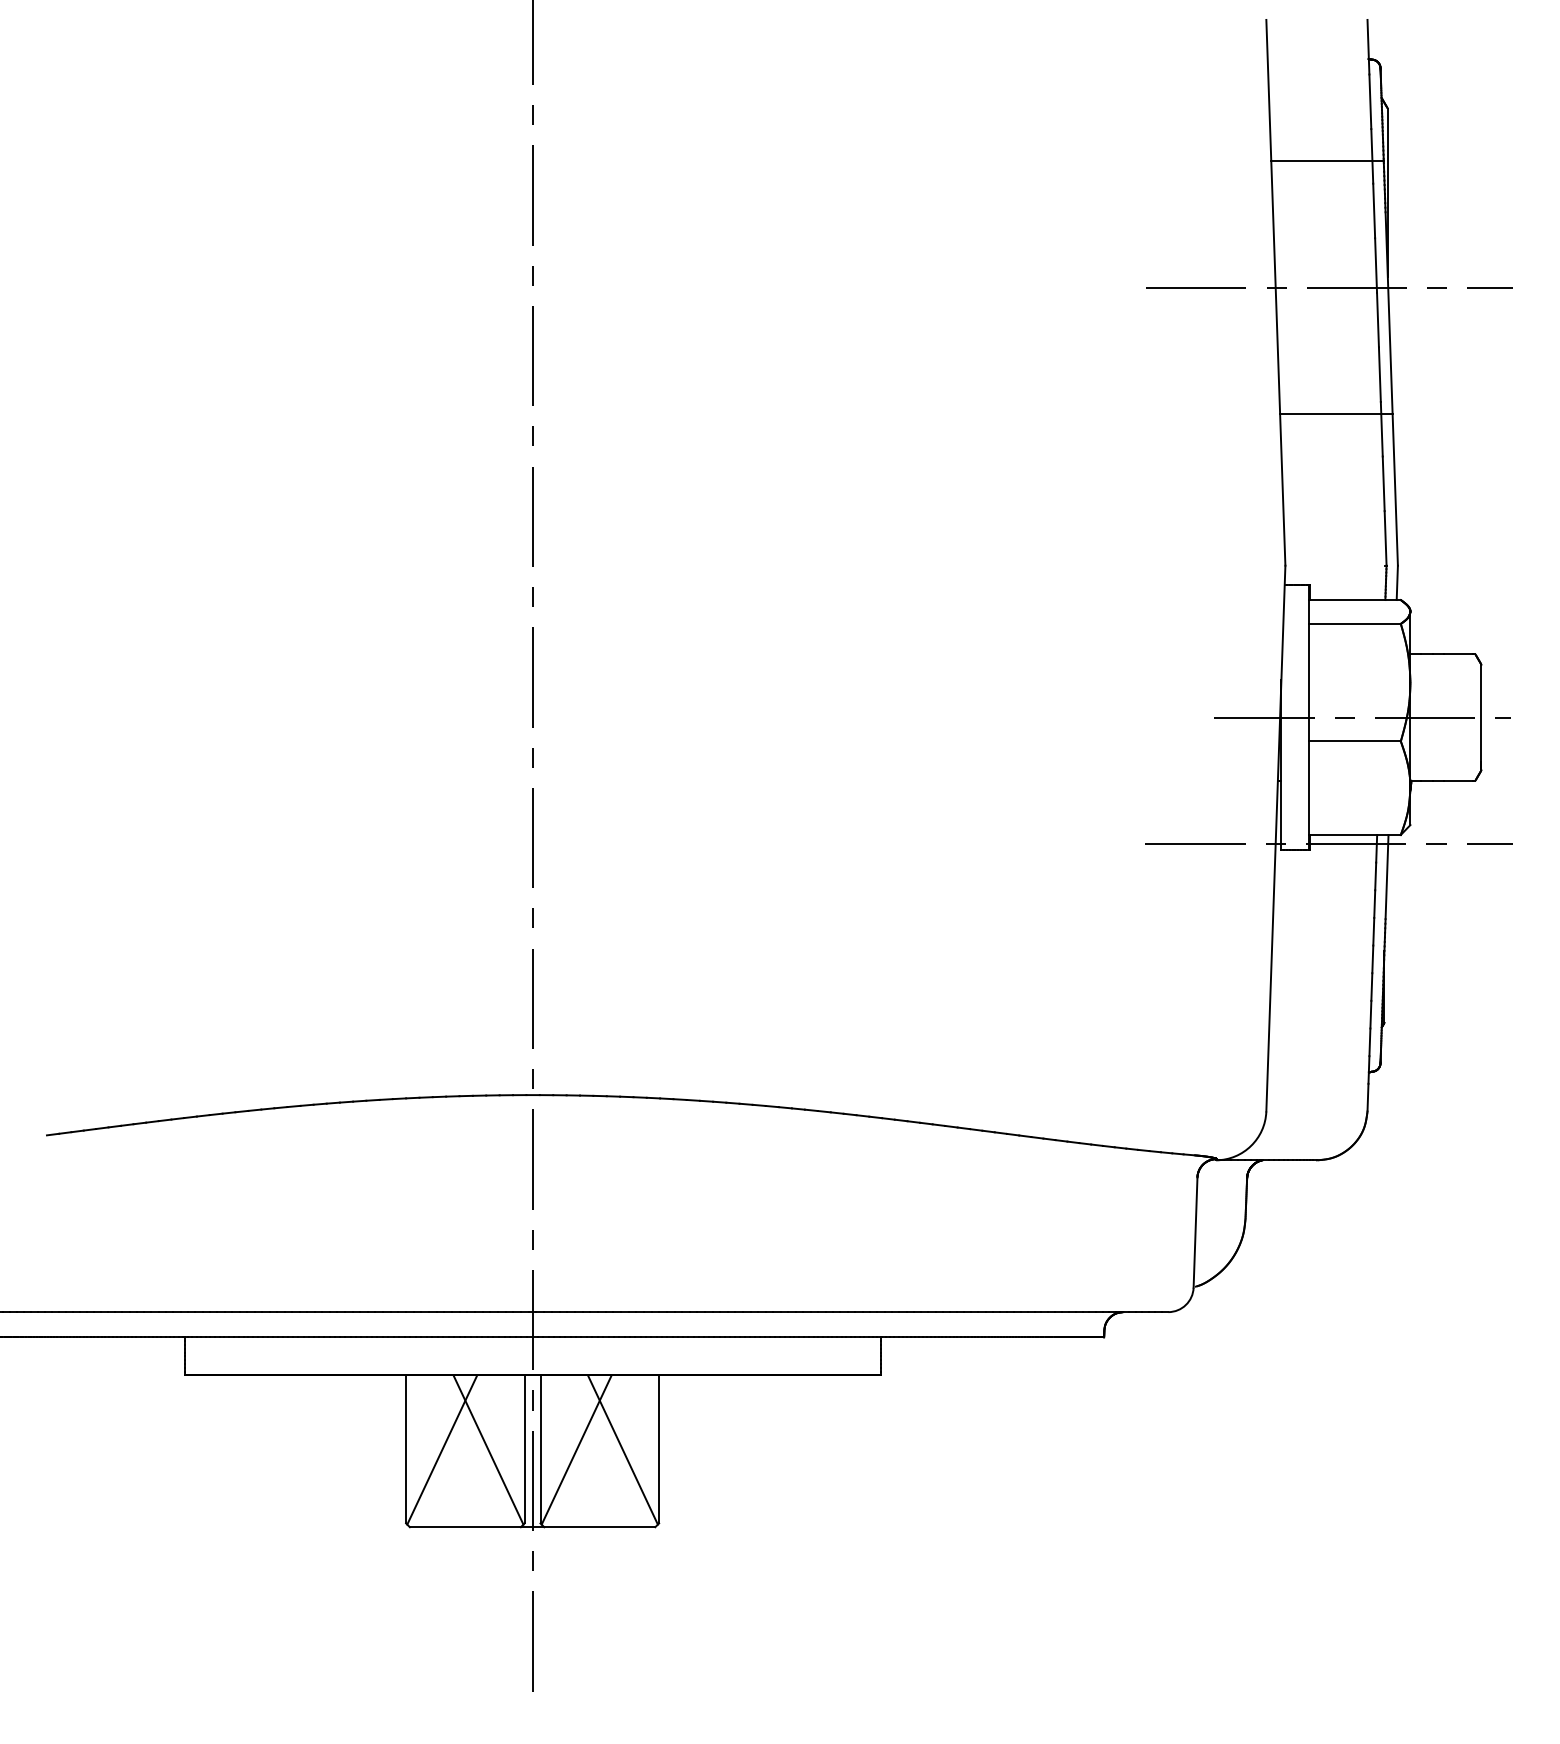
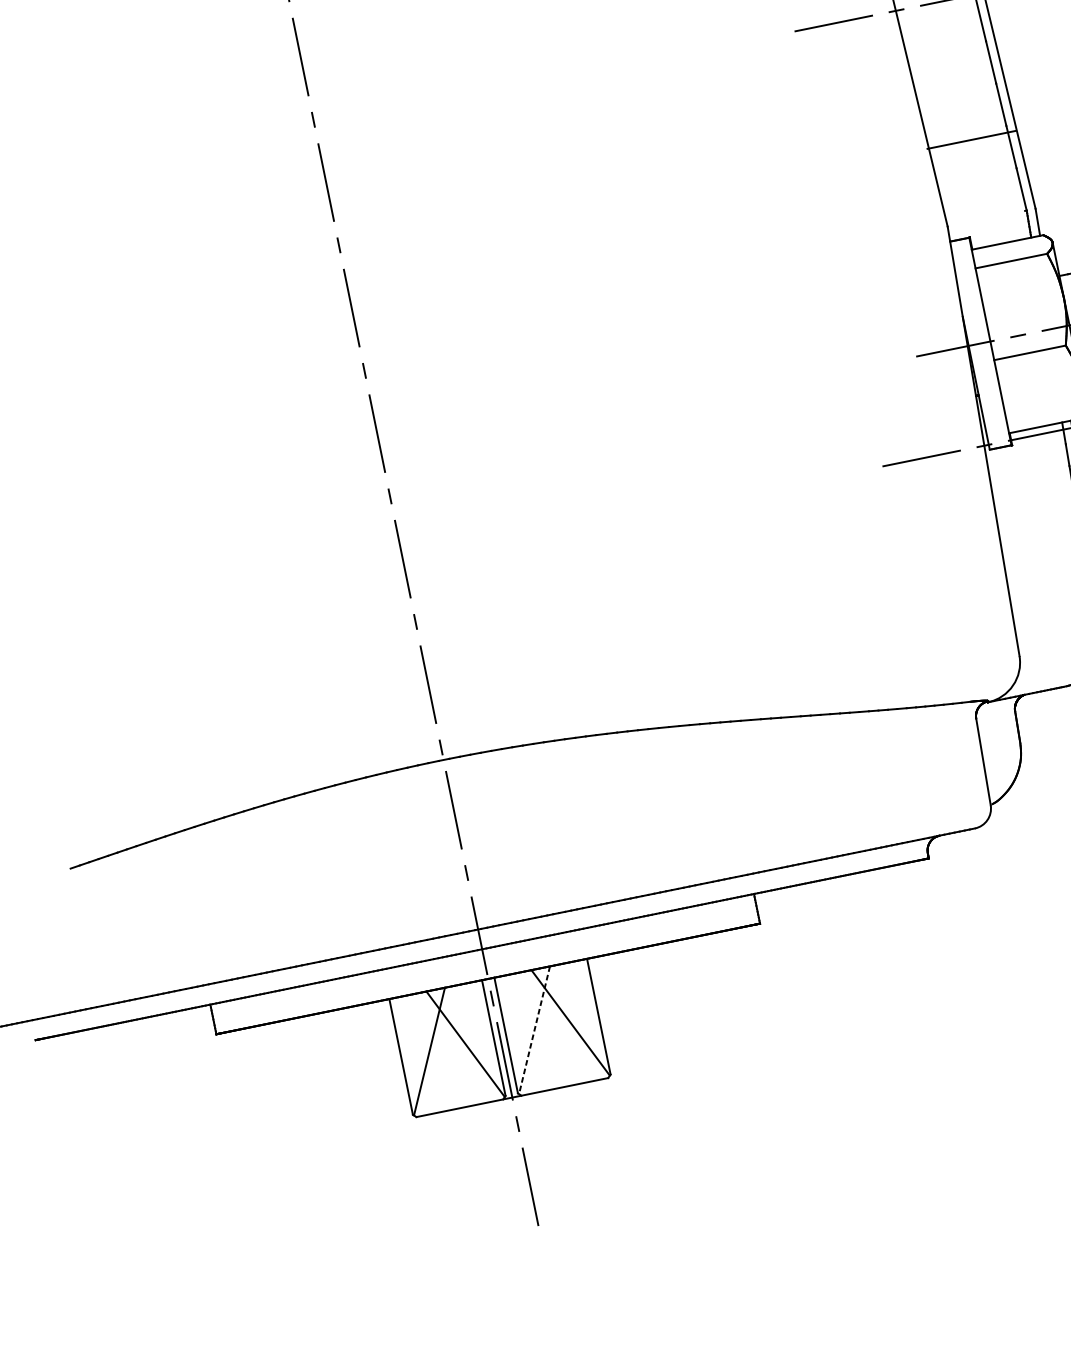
line: (1336, 414) -> (971, 140), moved
line: (576, 1450) -> (534, 1030), solid -> dashed

